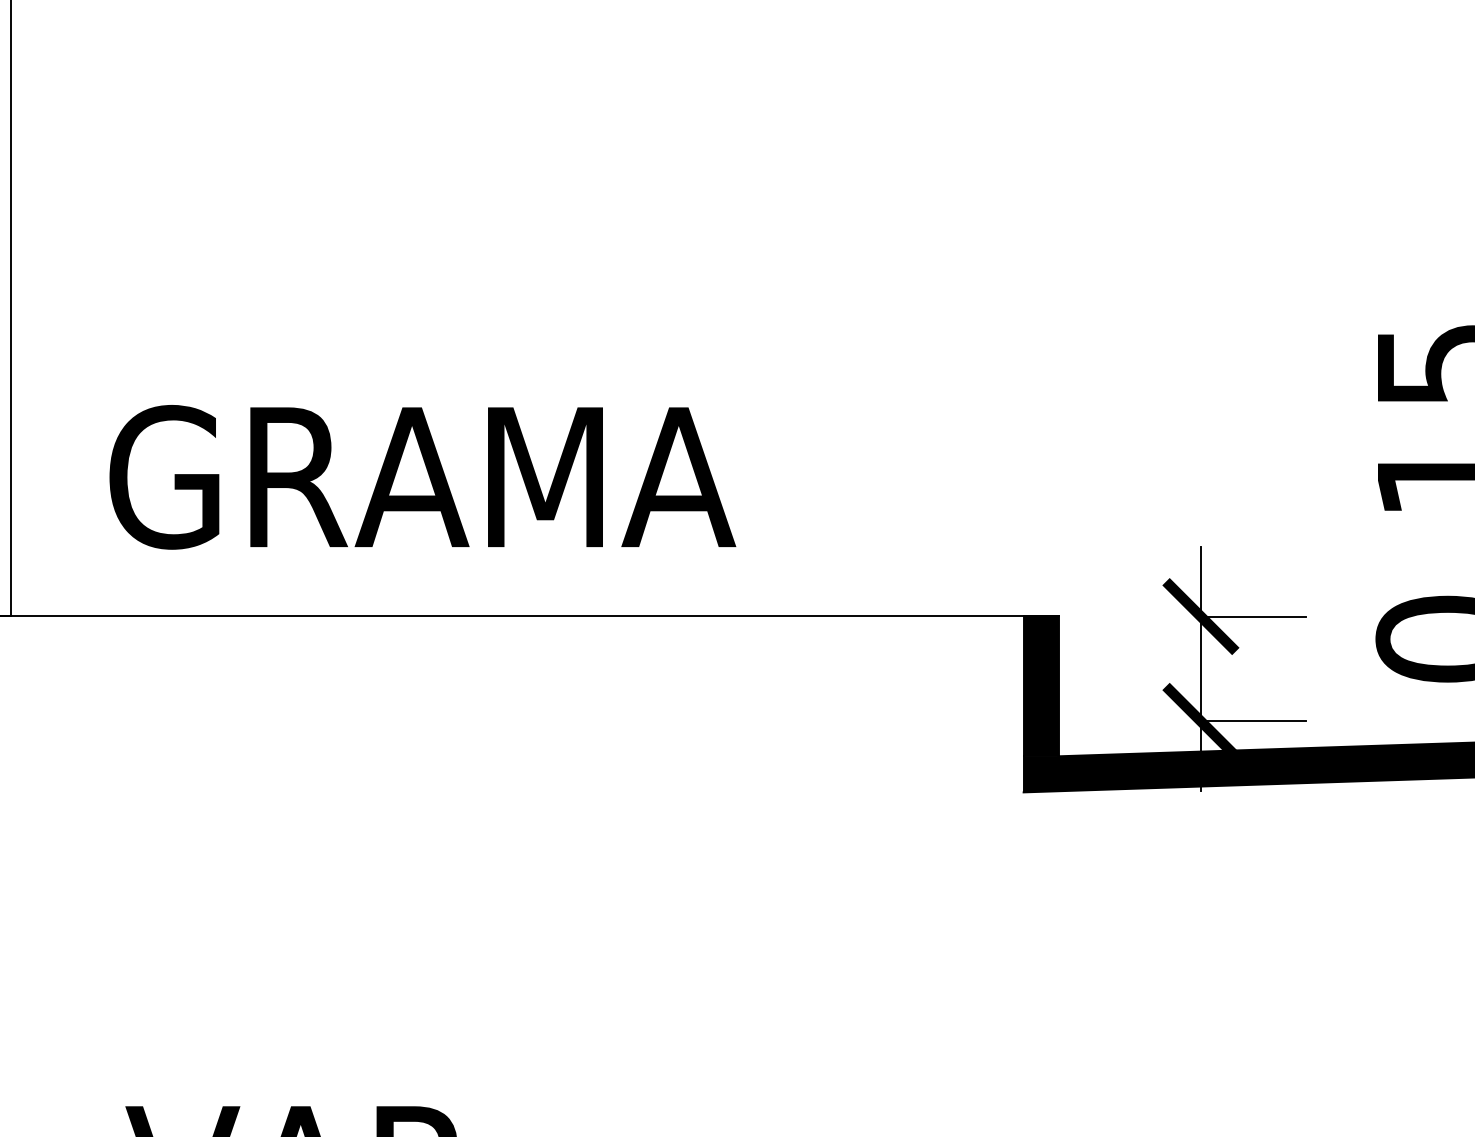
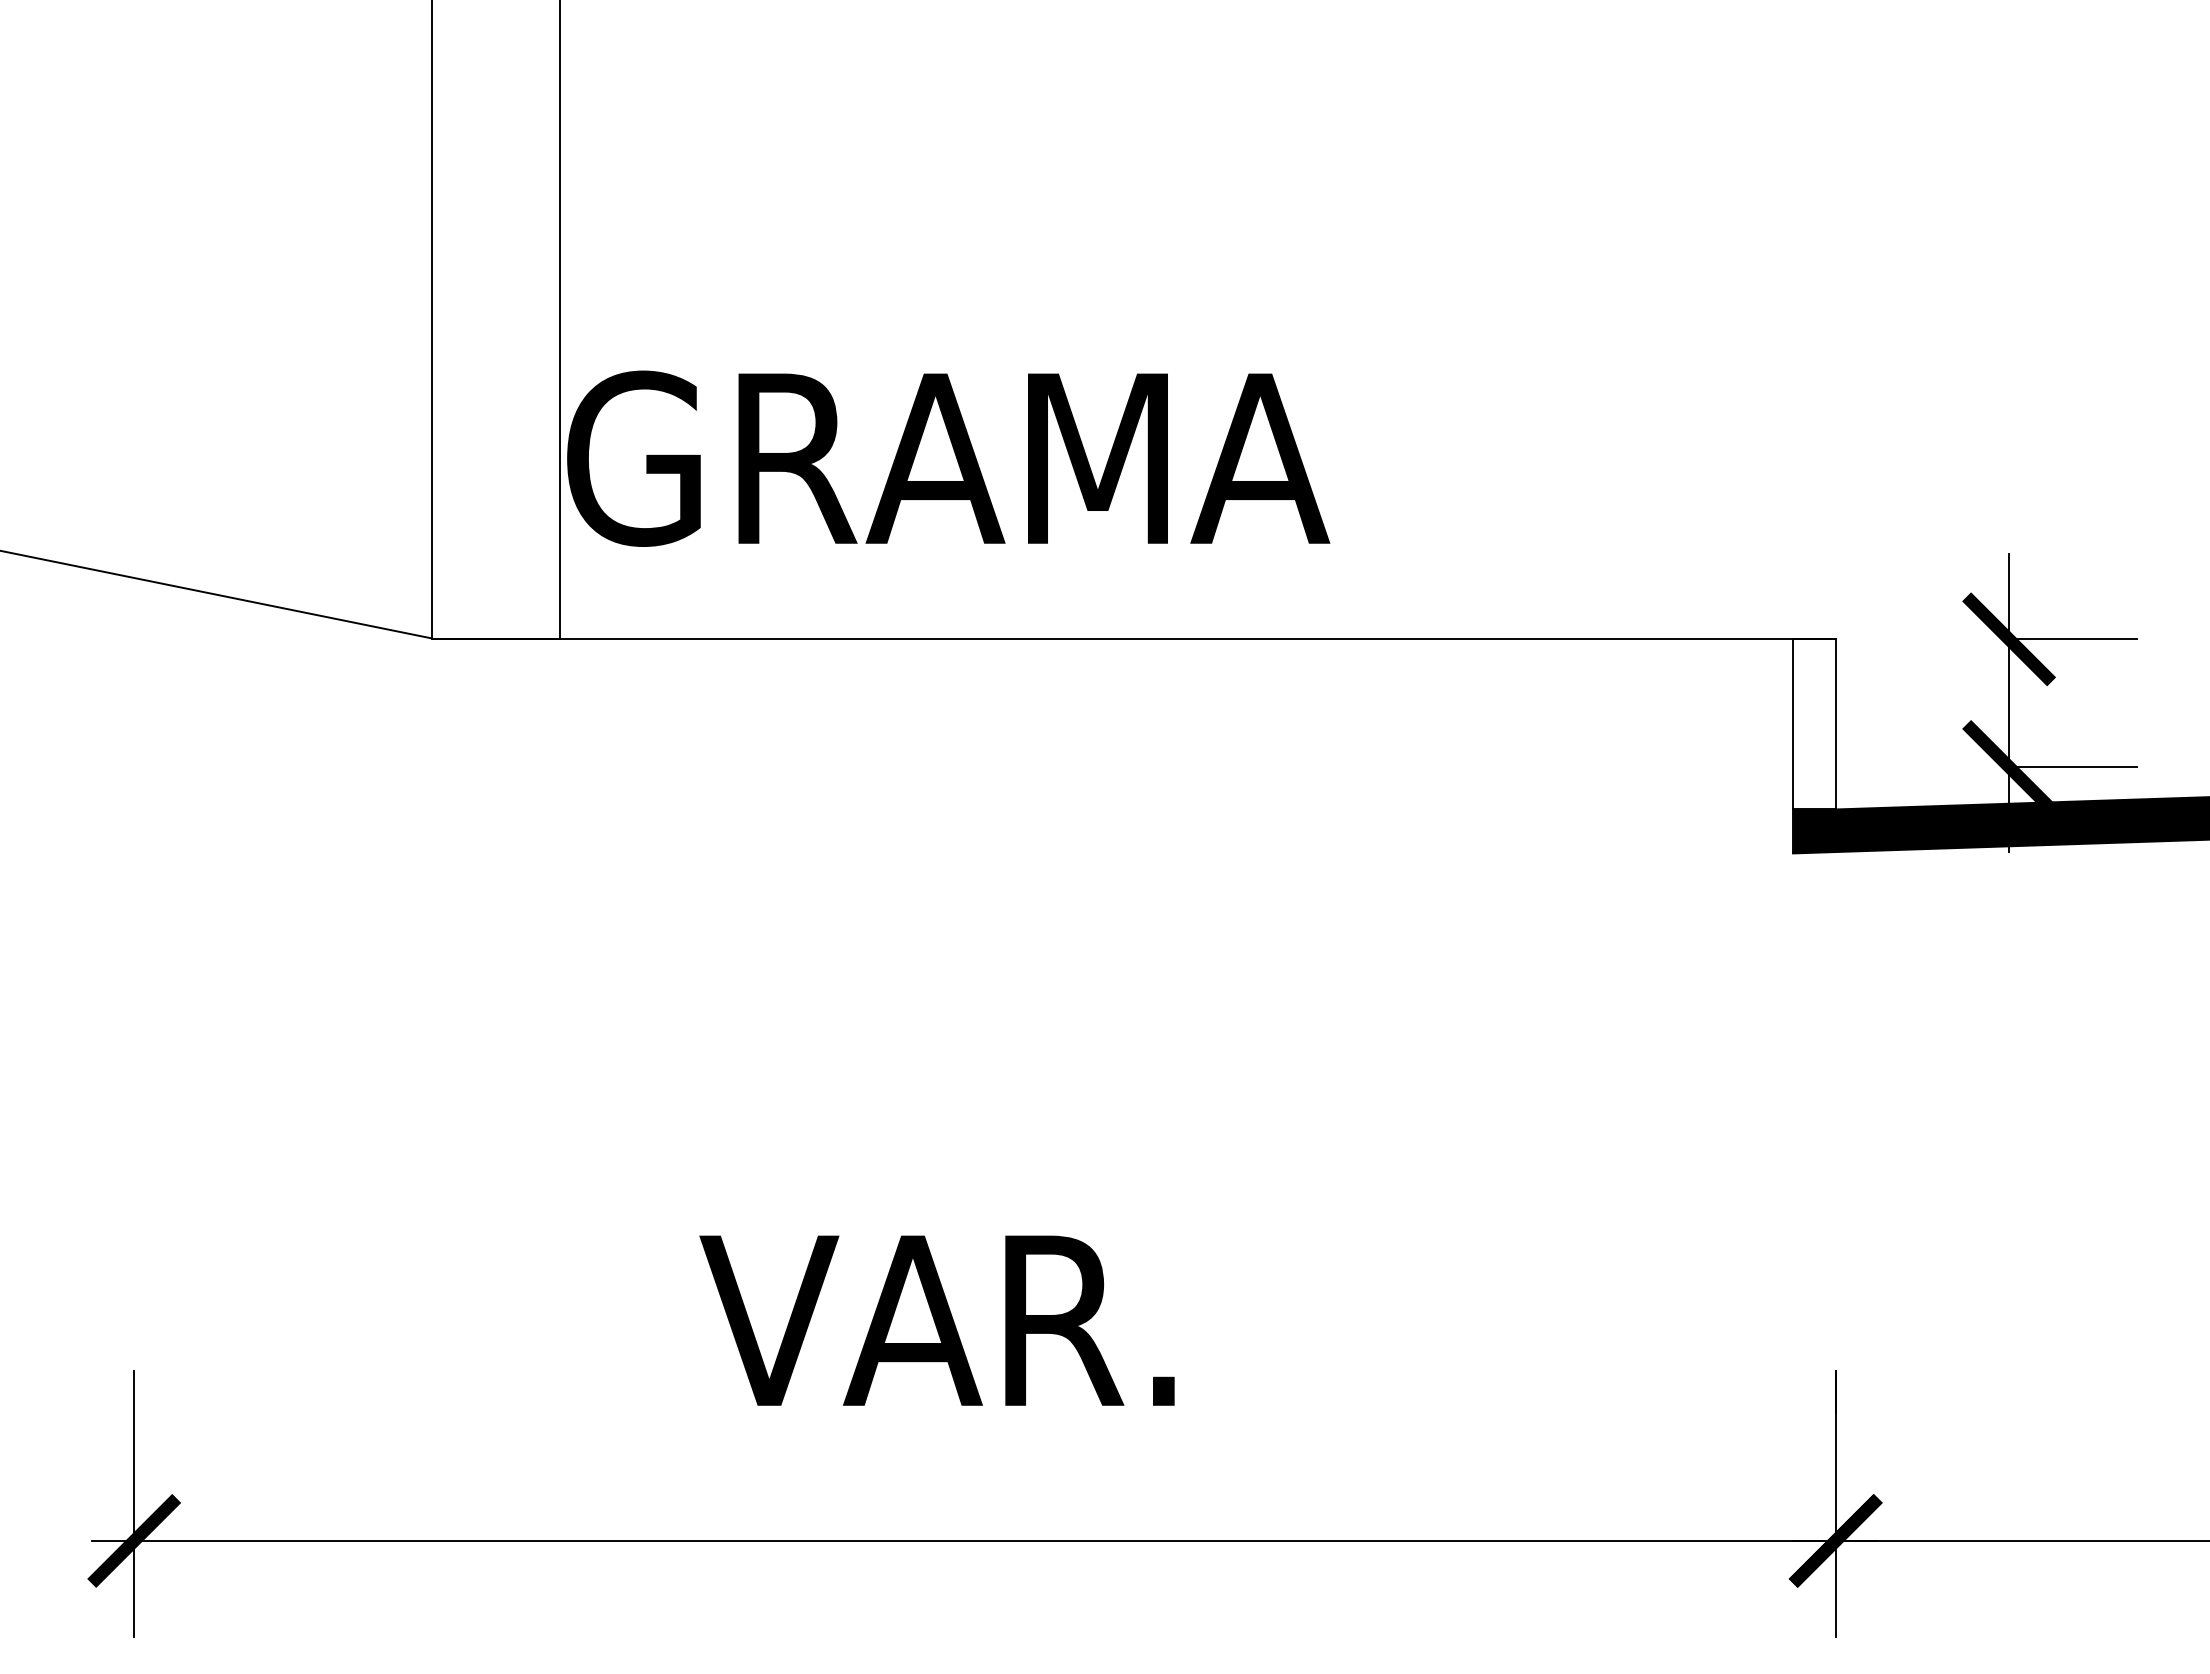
text: (422, 477) -> (948, 458), moved
fill: (1041, 685) -> (1814, 723), removed

